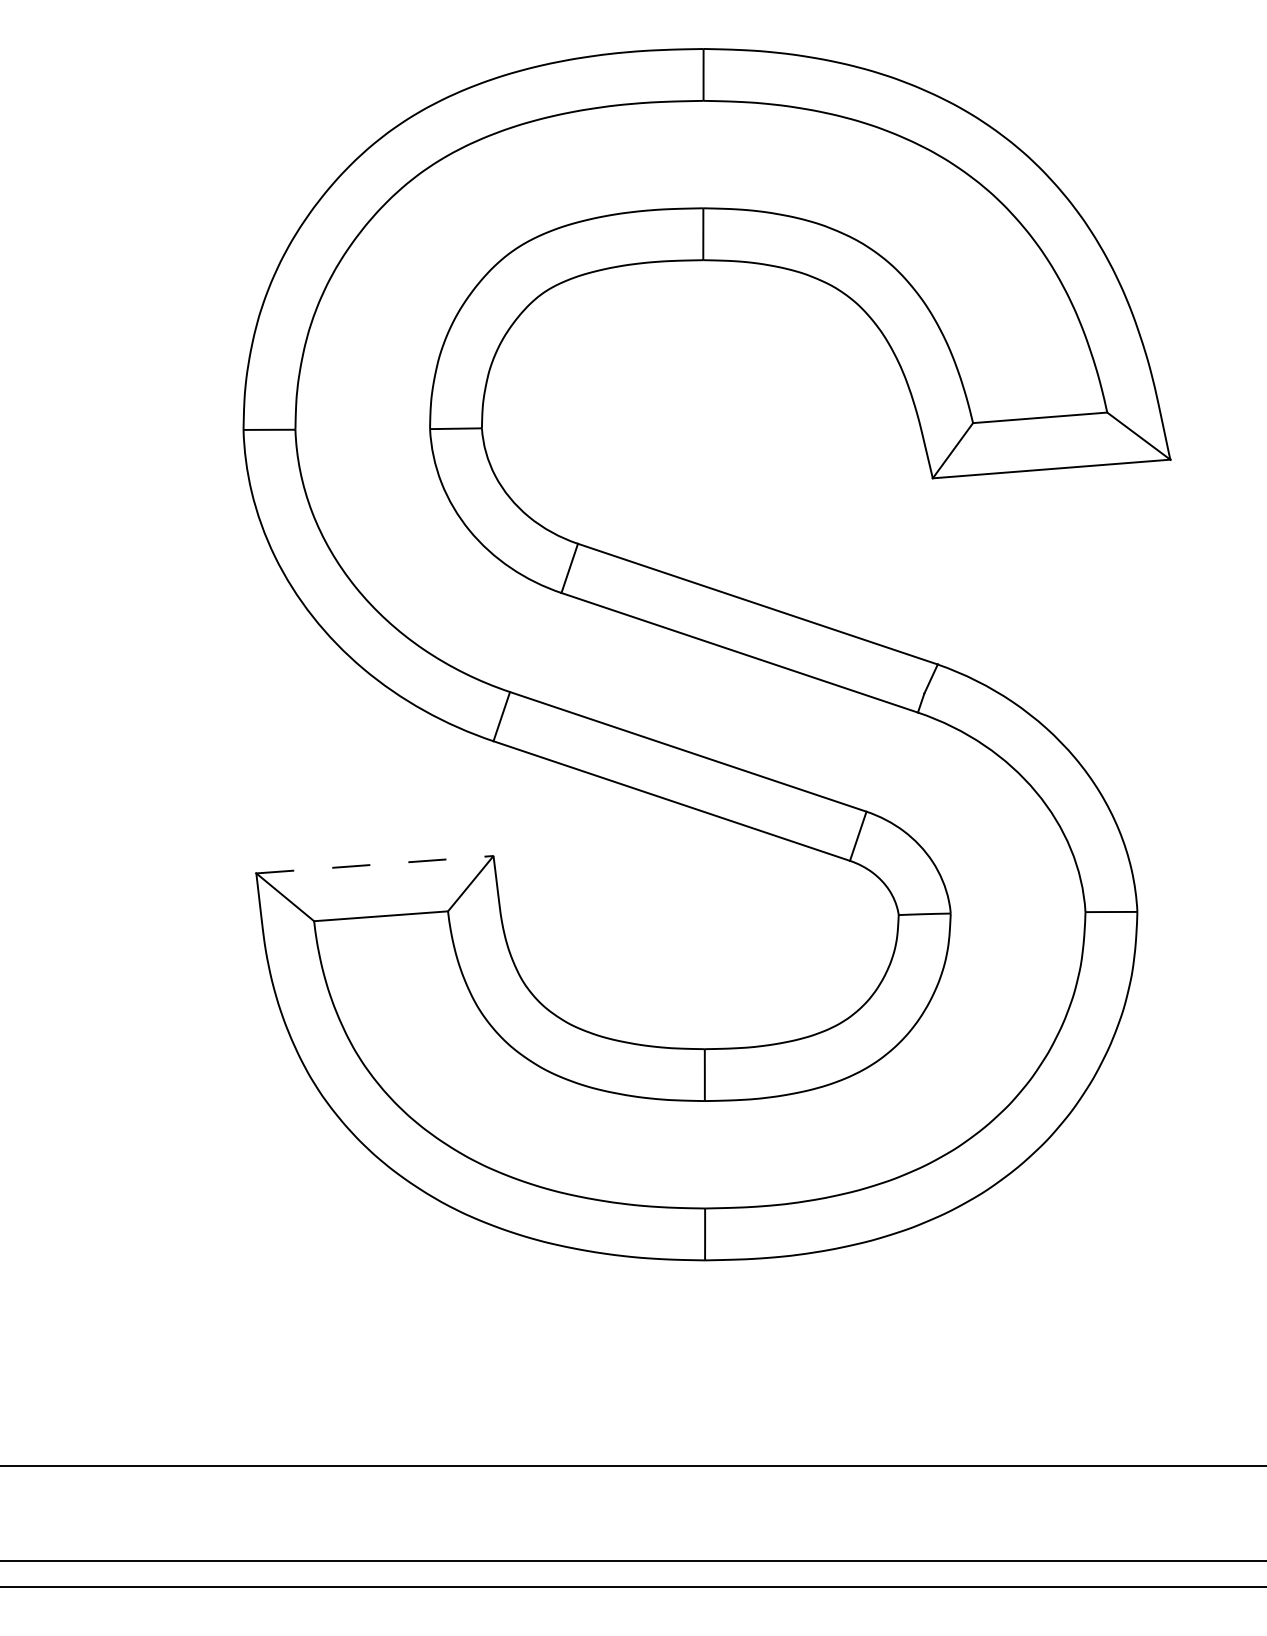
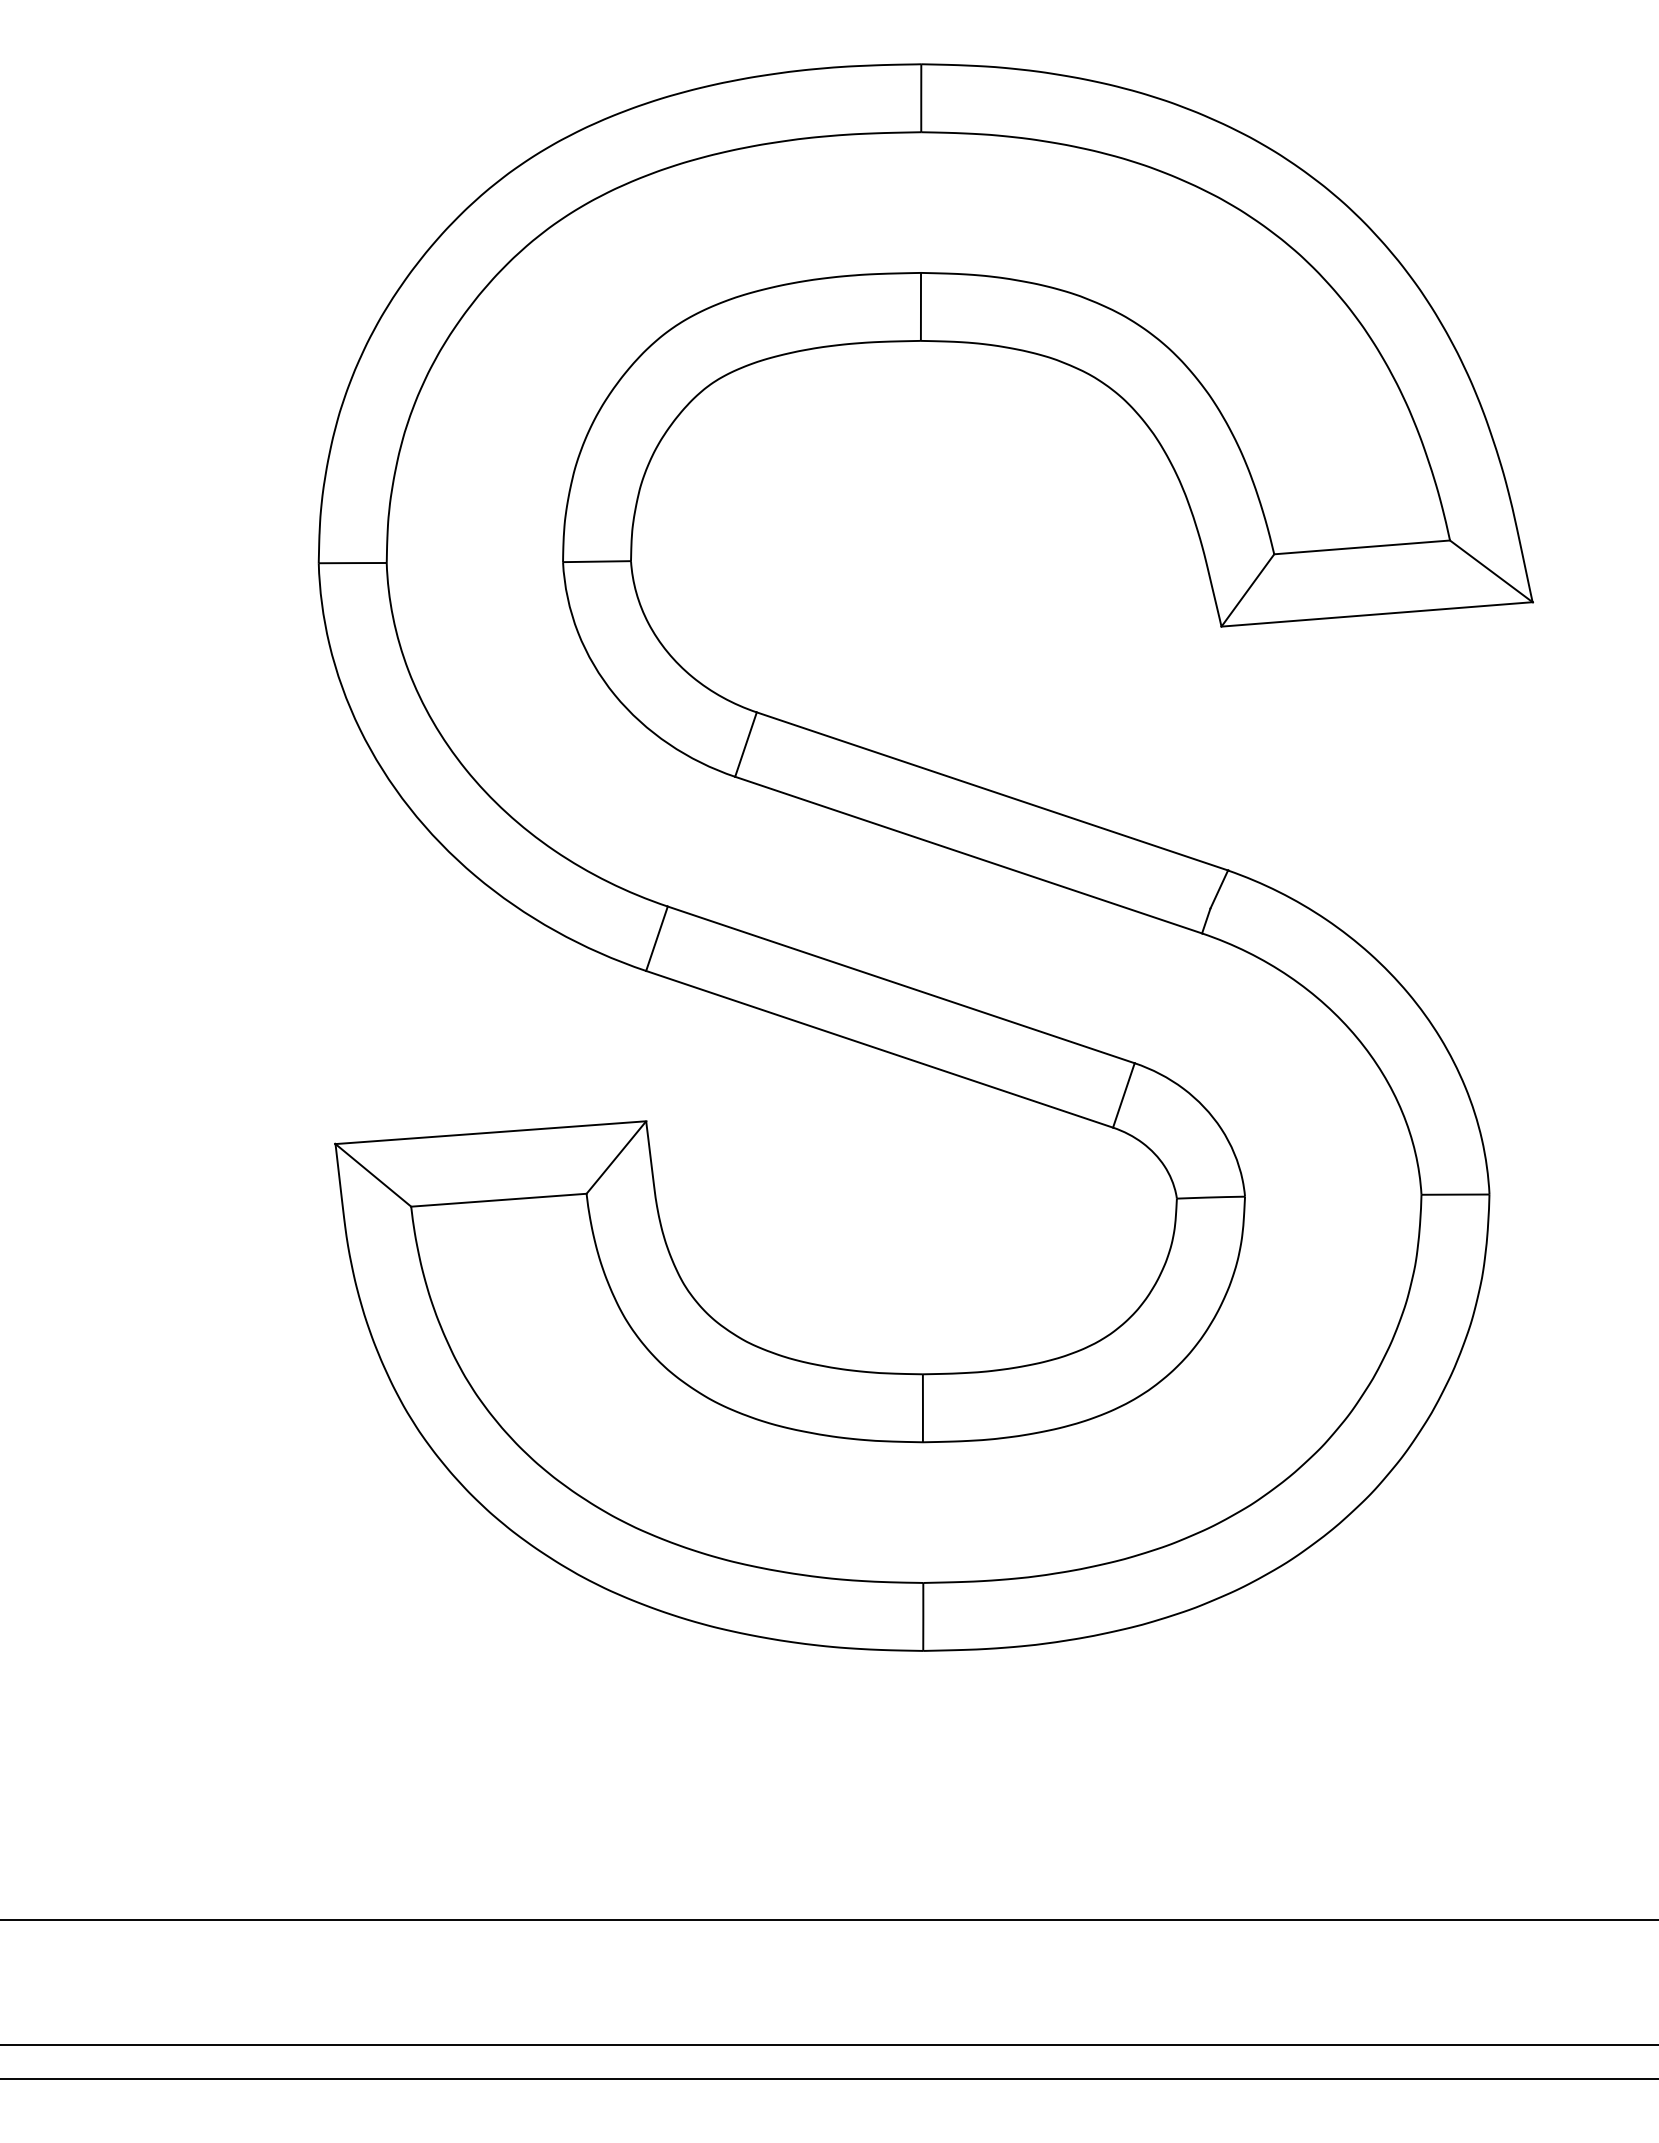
line: (375, 864) -> (491, 1132), dashed -> solid

